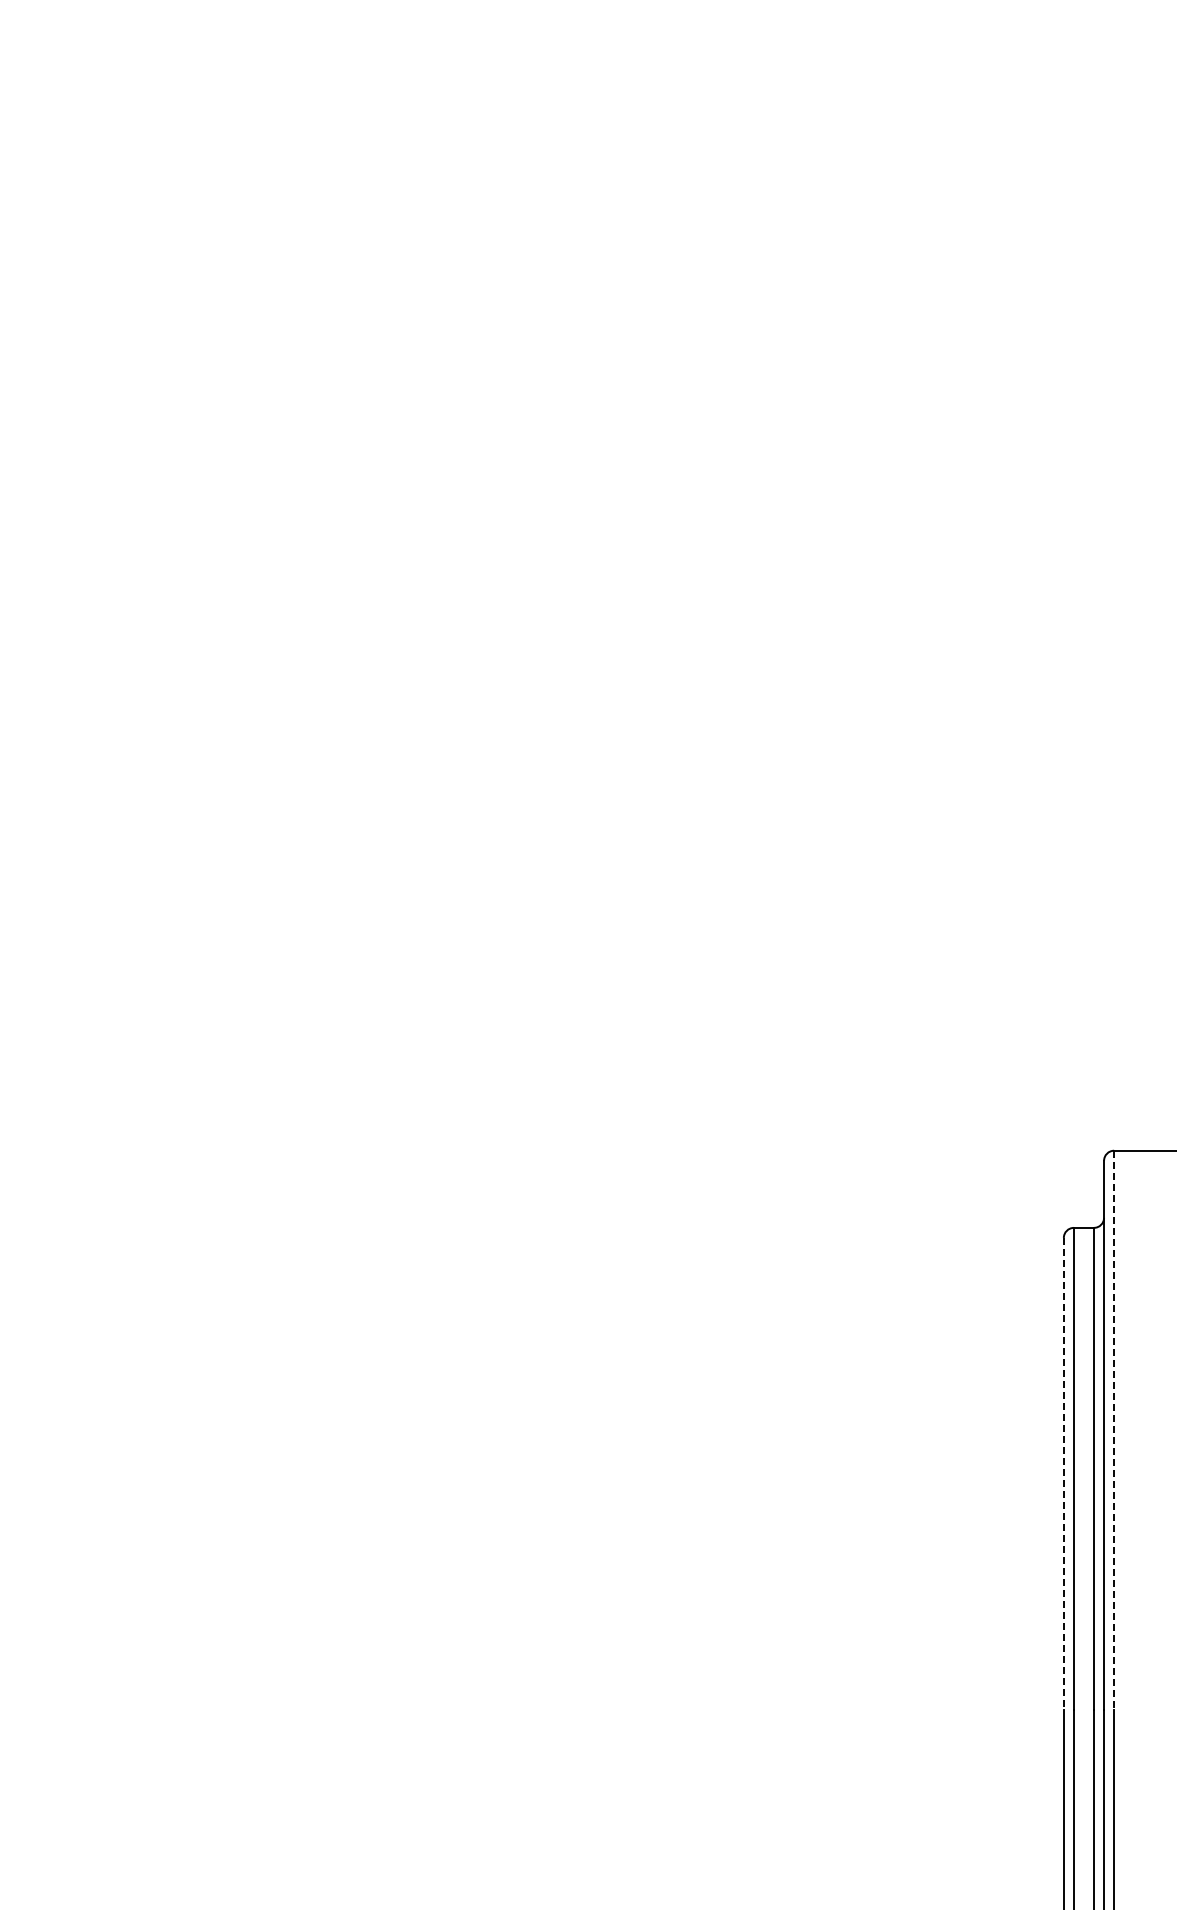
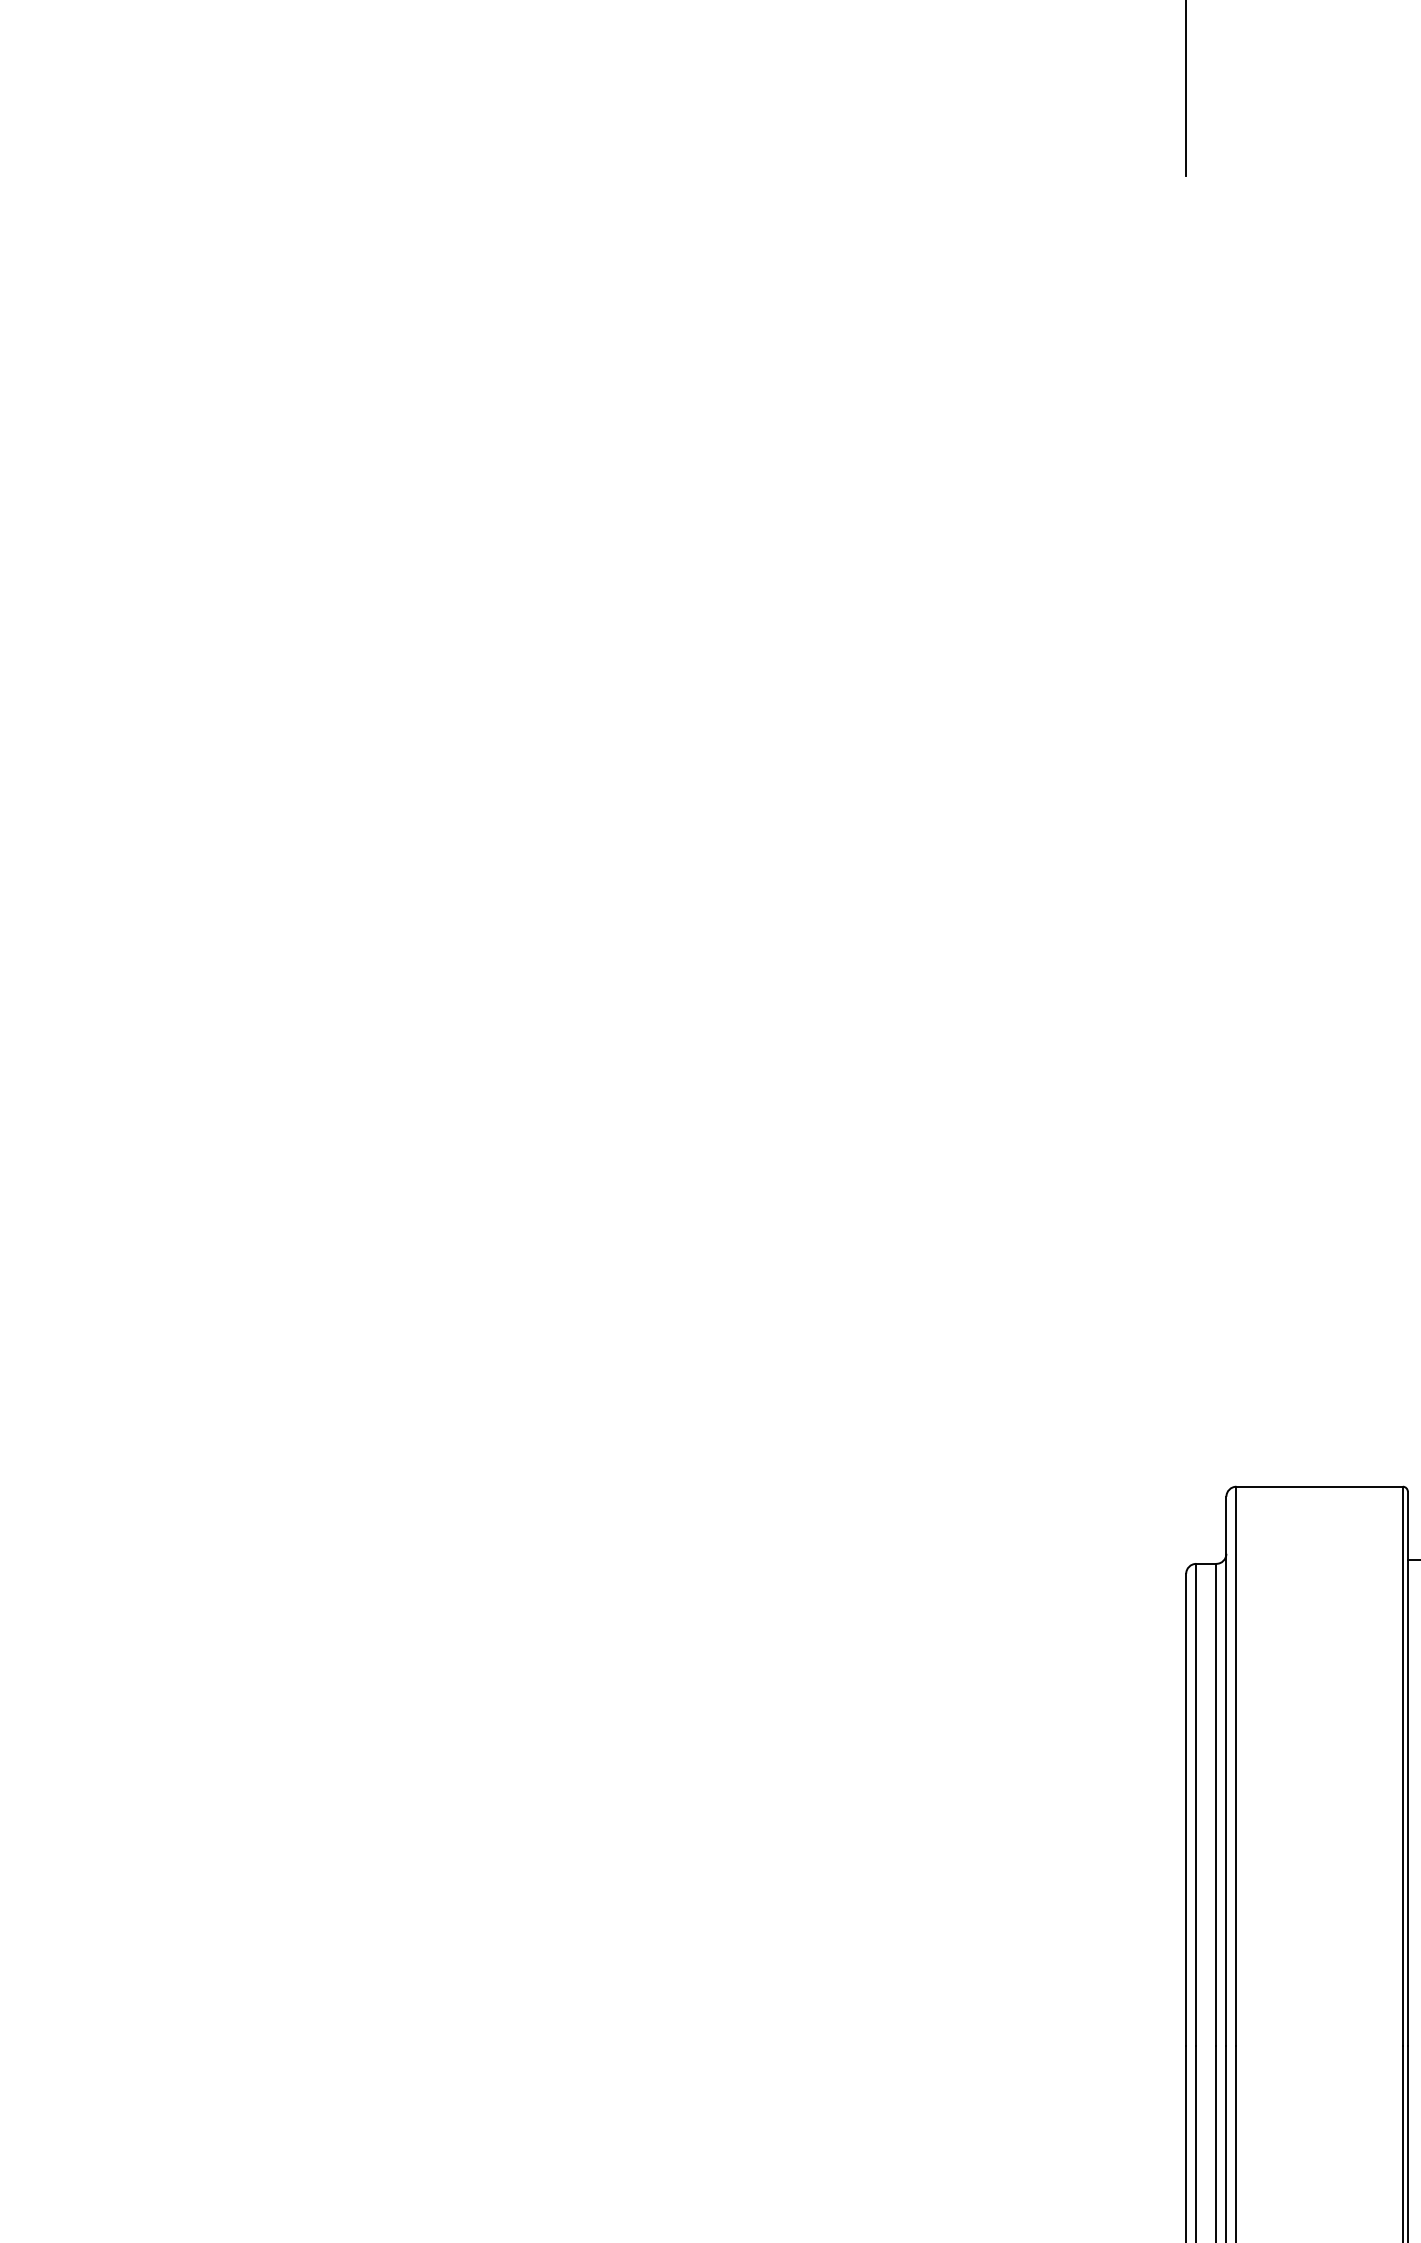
line: (1114, 1430) -> (1236, 1766), dashed -> solid
line: (1064, 1473) -> (1186, 1809), dashed -> solid

